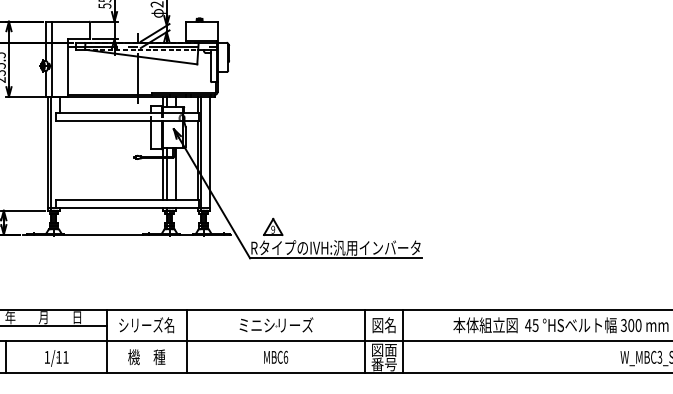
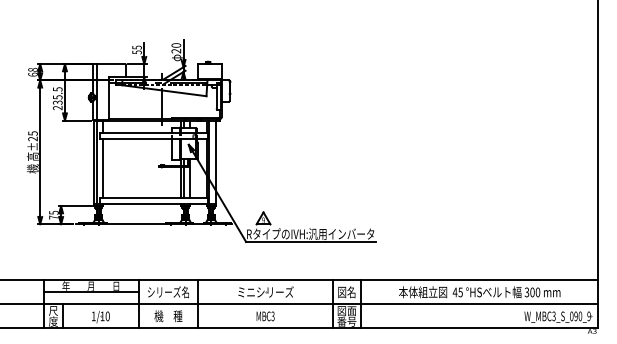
line: (60, 160) -> (103, 168), added
text: (65, 357) -> (107, 316), 1/11 -> 1/10
text: (285, 357) -> (272, 316), MBC6 -> MBC3

